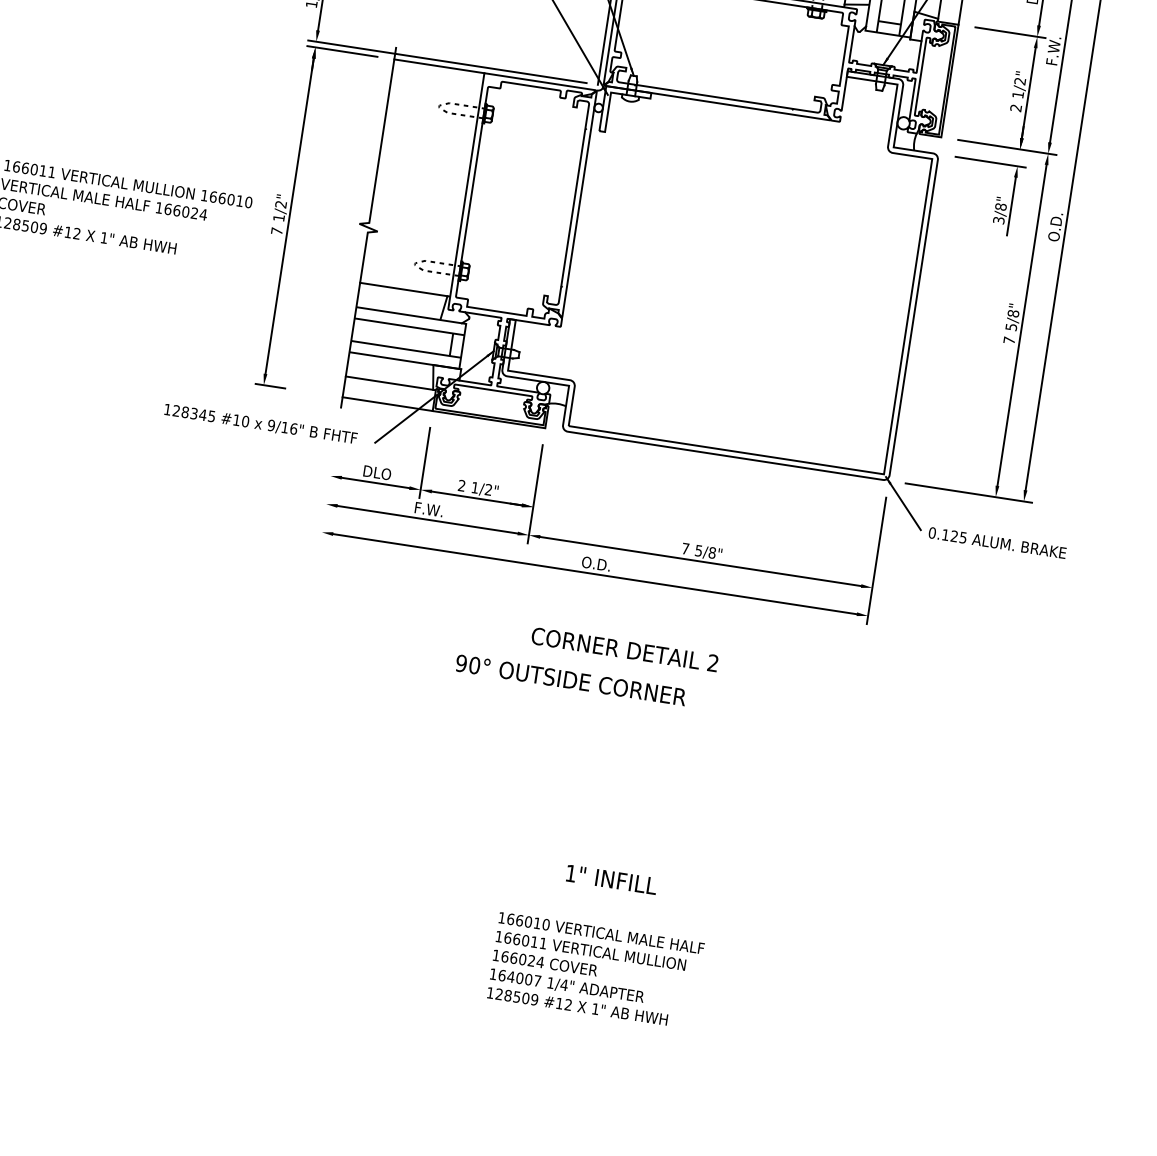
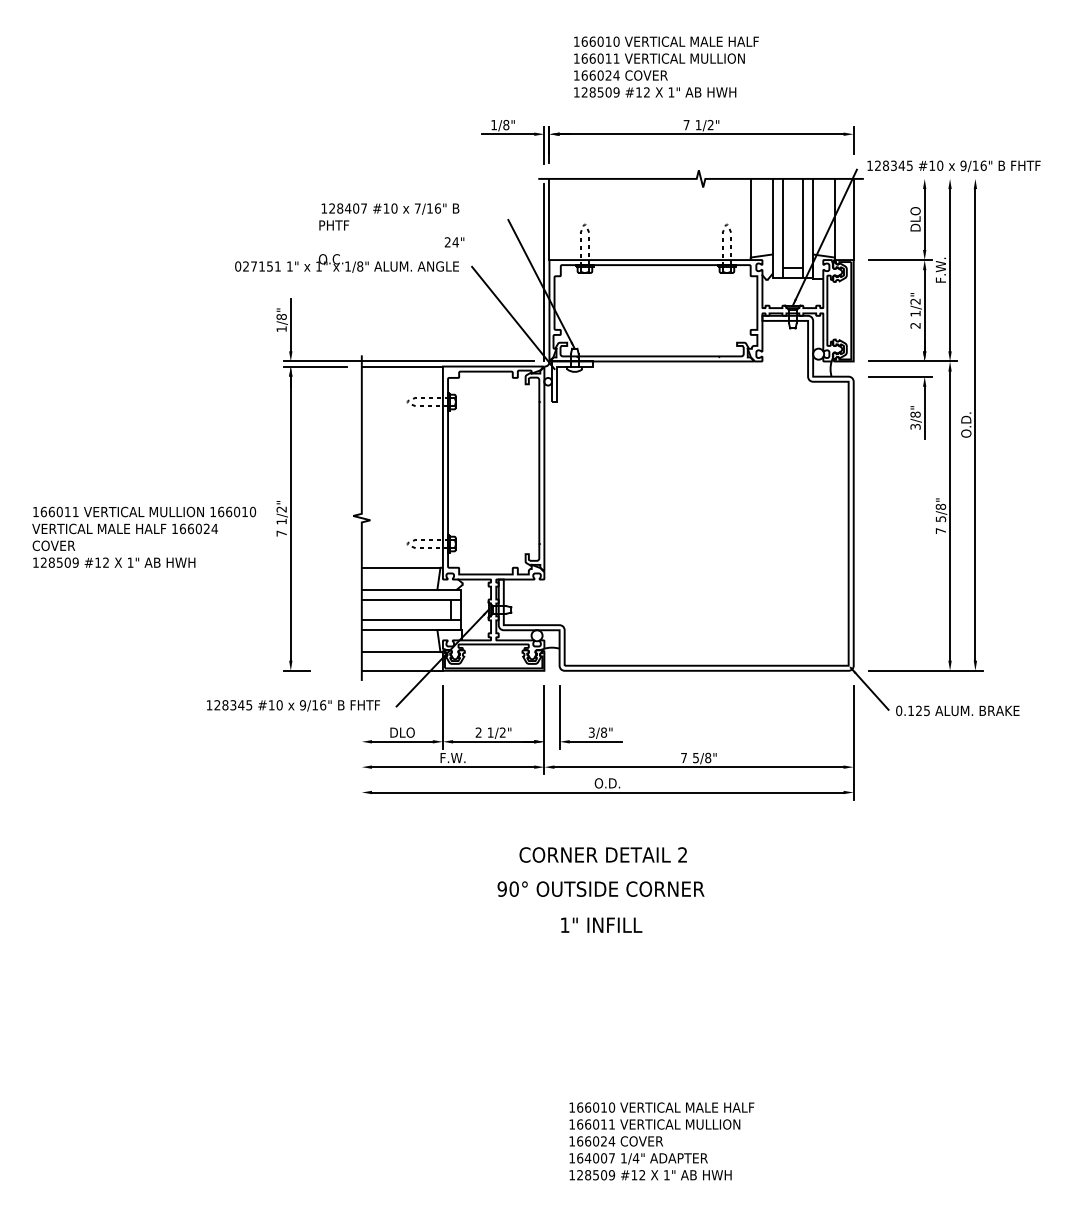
part: (586, 499) -> (590, 727), added
text: (624, 649) -> (602, 854), moved
text: (611, 878) -> (601, 924), moved

